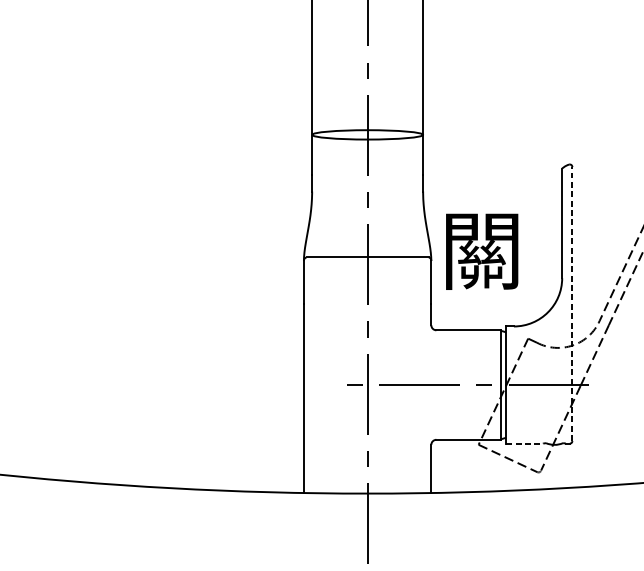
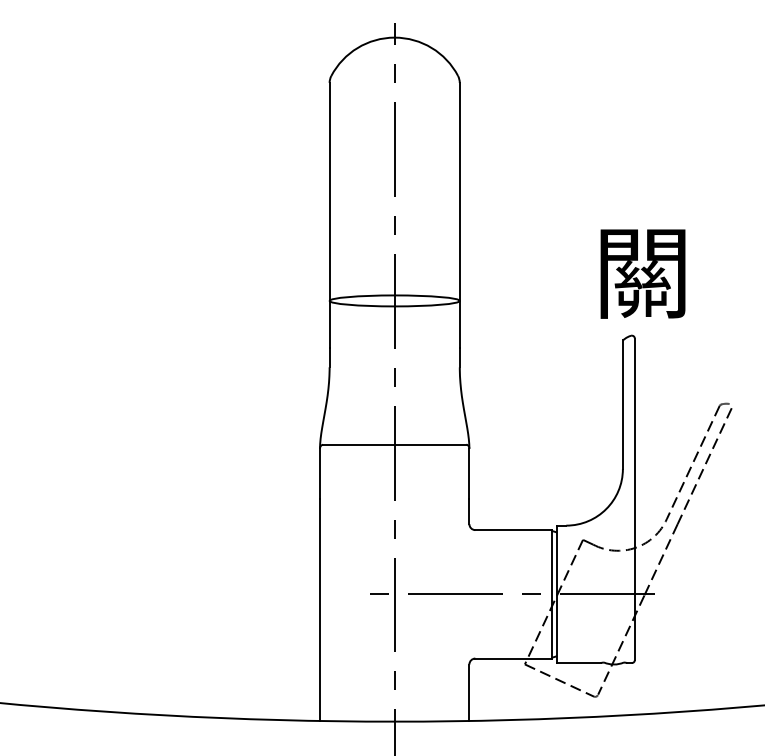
text: (481, 251) -> (642, 273), moved
line: (572, 304) -> (634, 499), dashed -> solid
line: (524, 444) -> (578, 663), dashed -> solid

